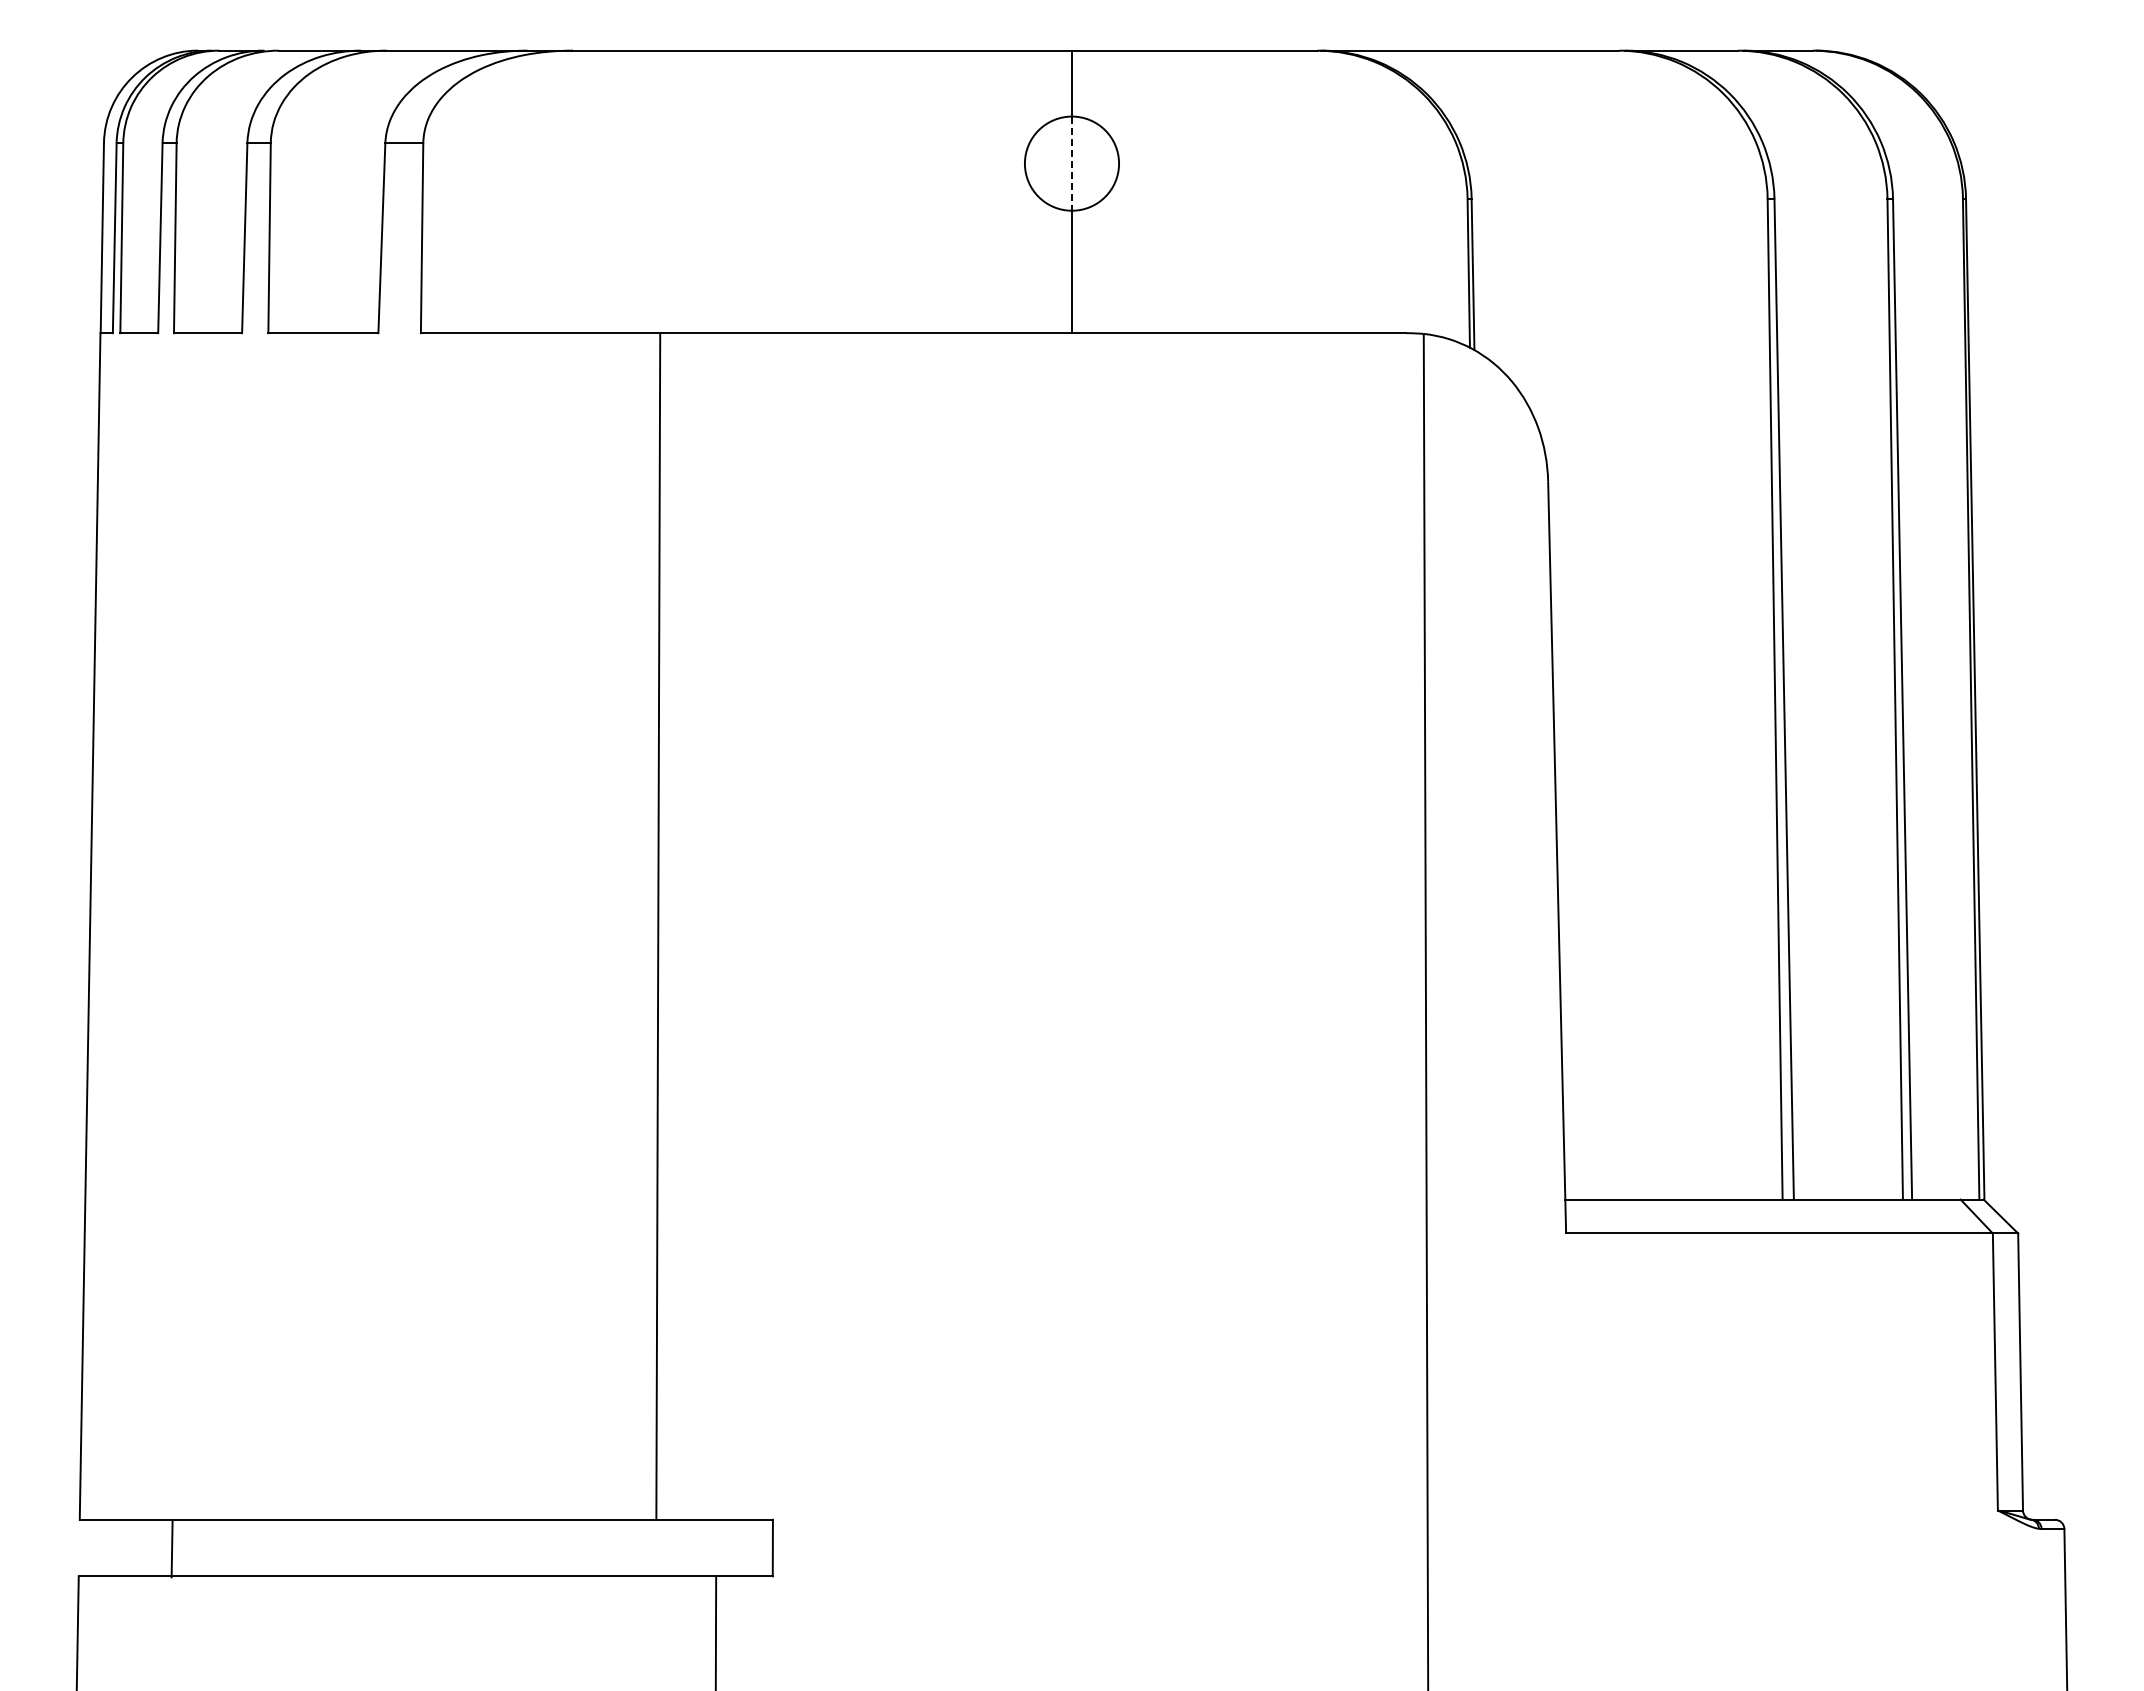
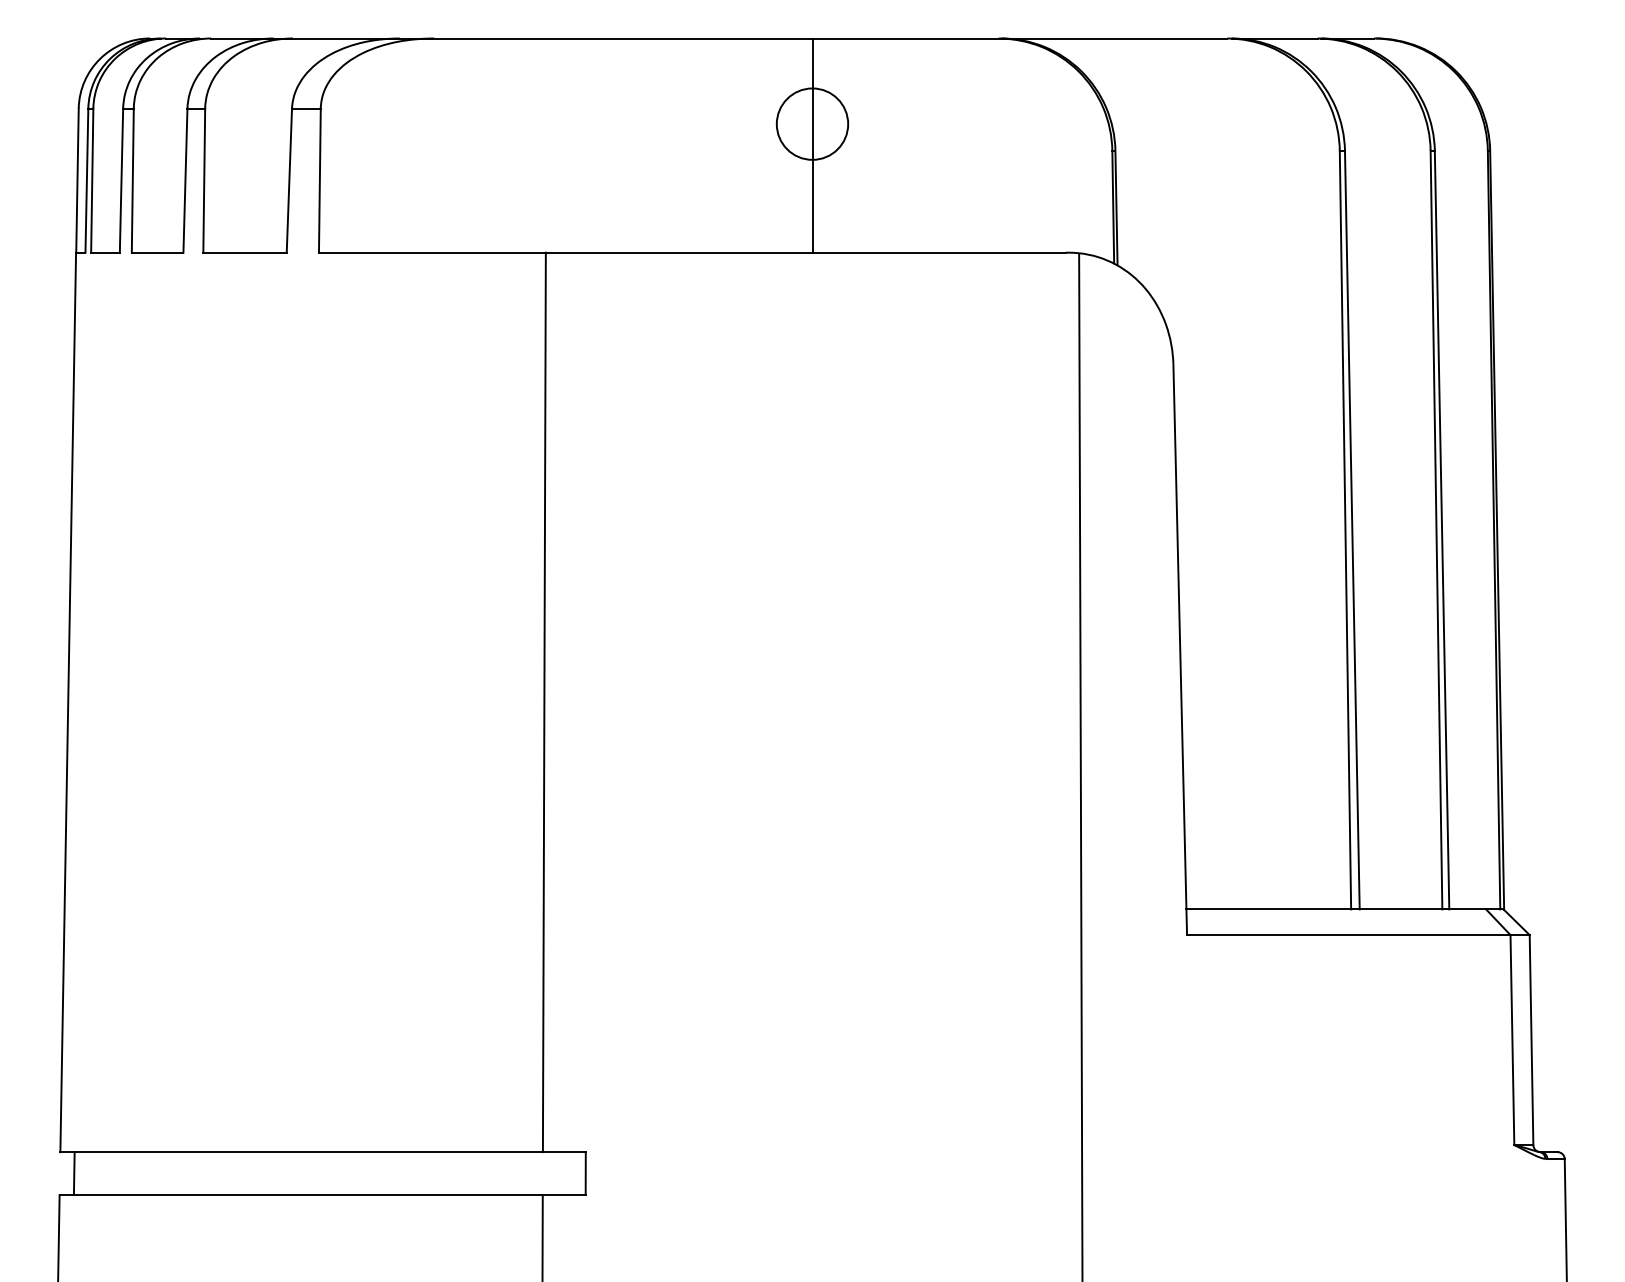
line: (1071, 164) -> (812, 124), dashed -> solid
line: (658, 926) -> (544, 702), moved
line: (171, 1548) -> (73, 1173), moved

